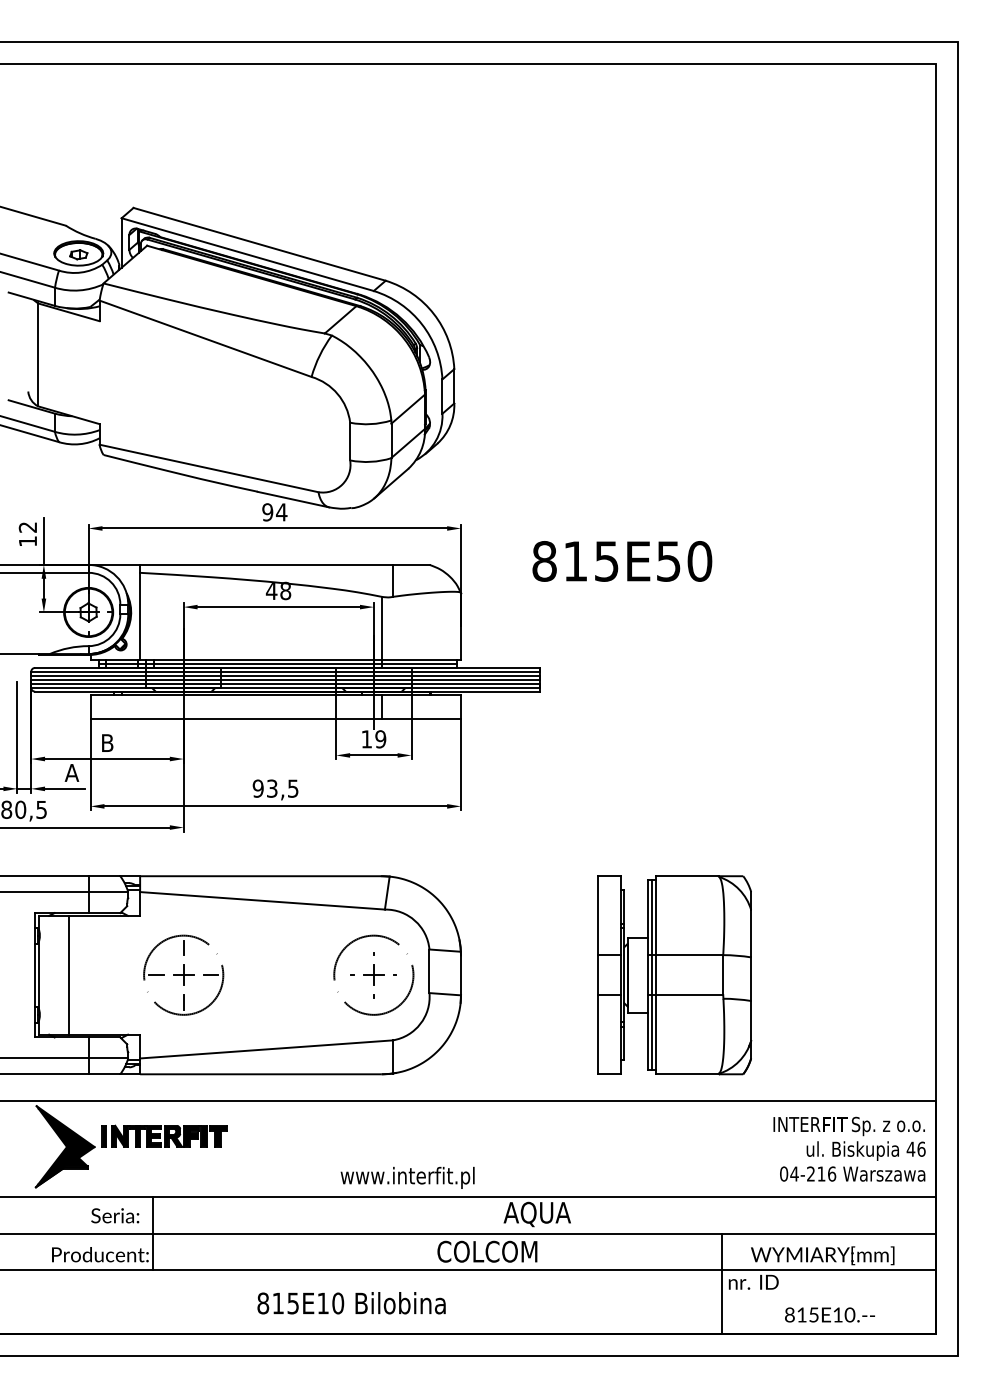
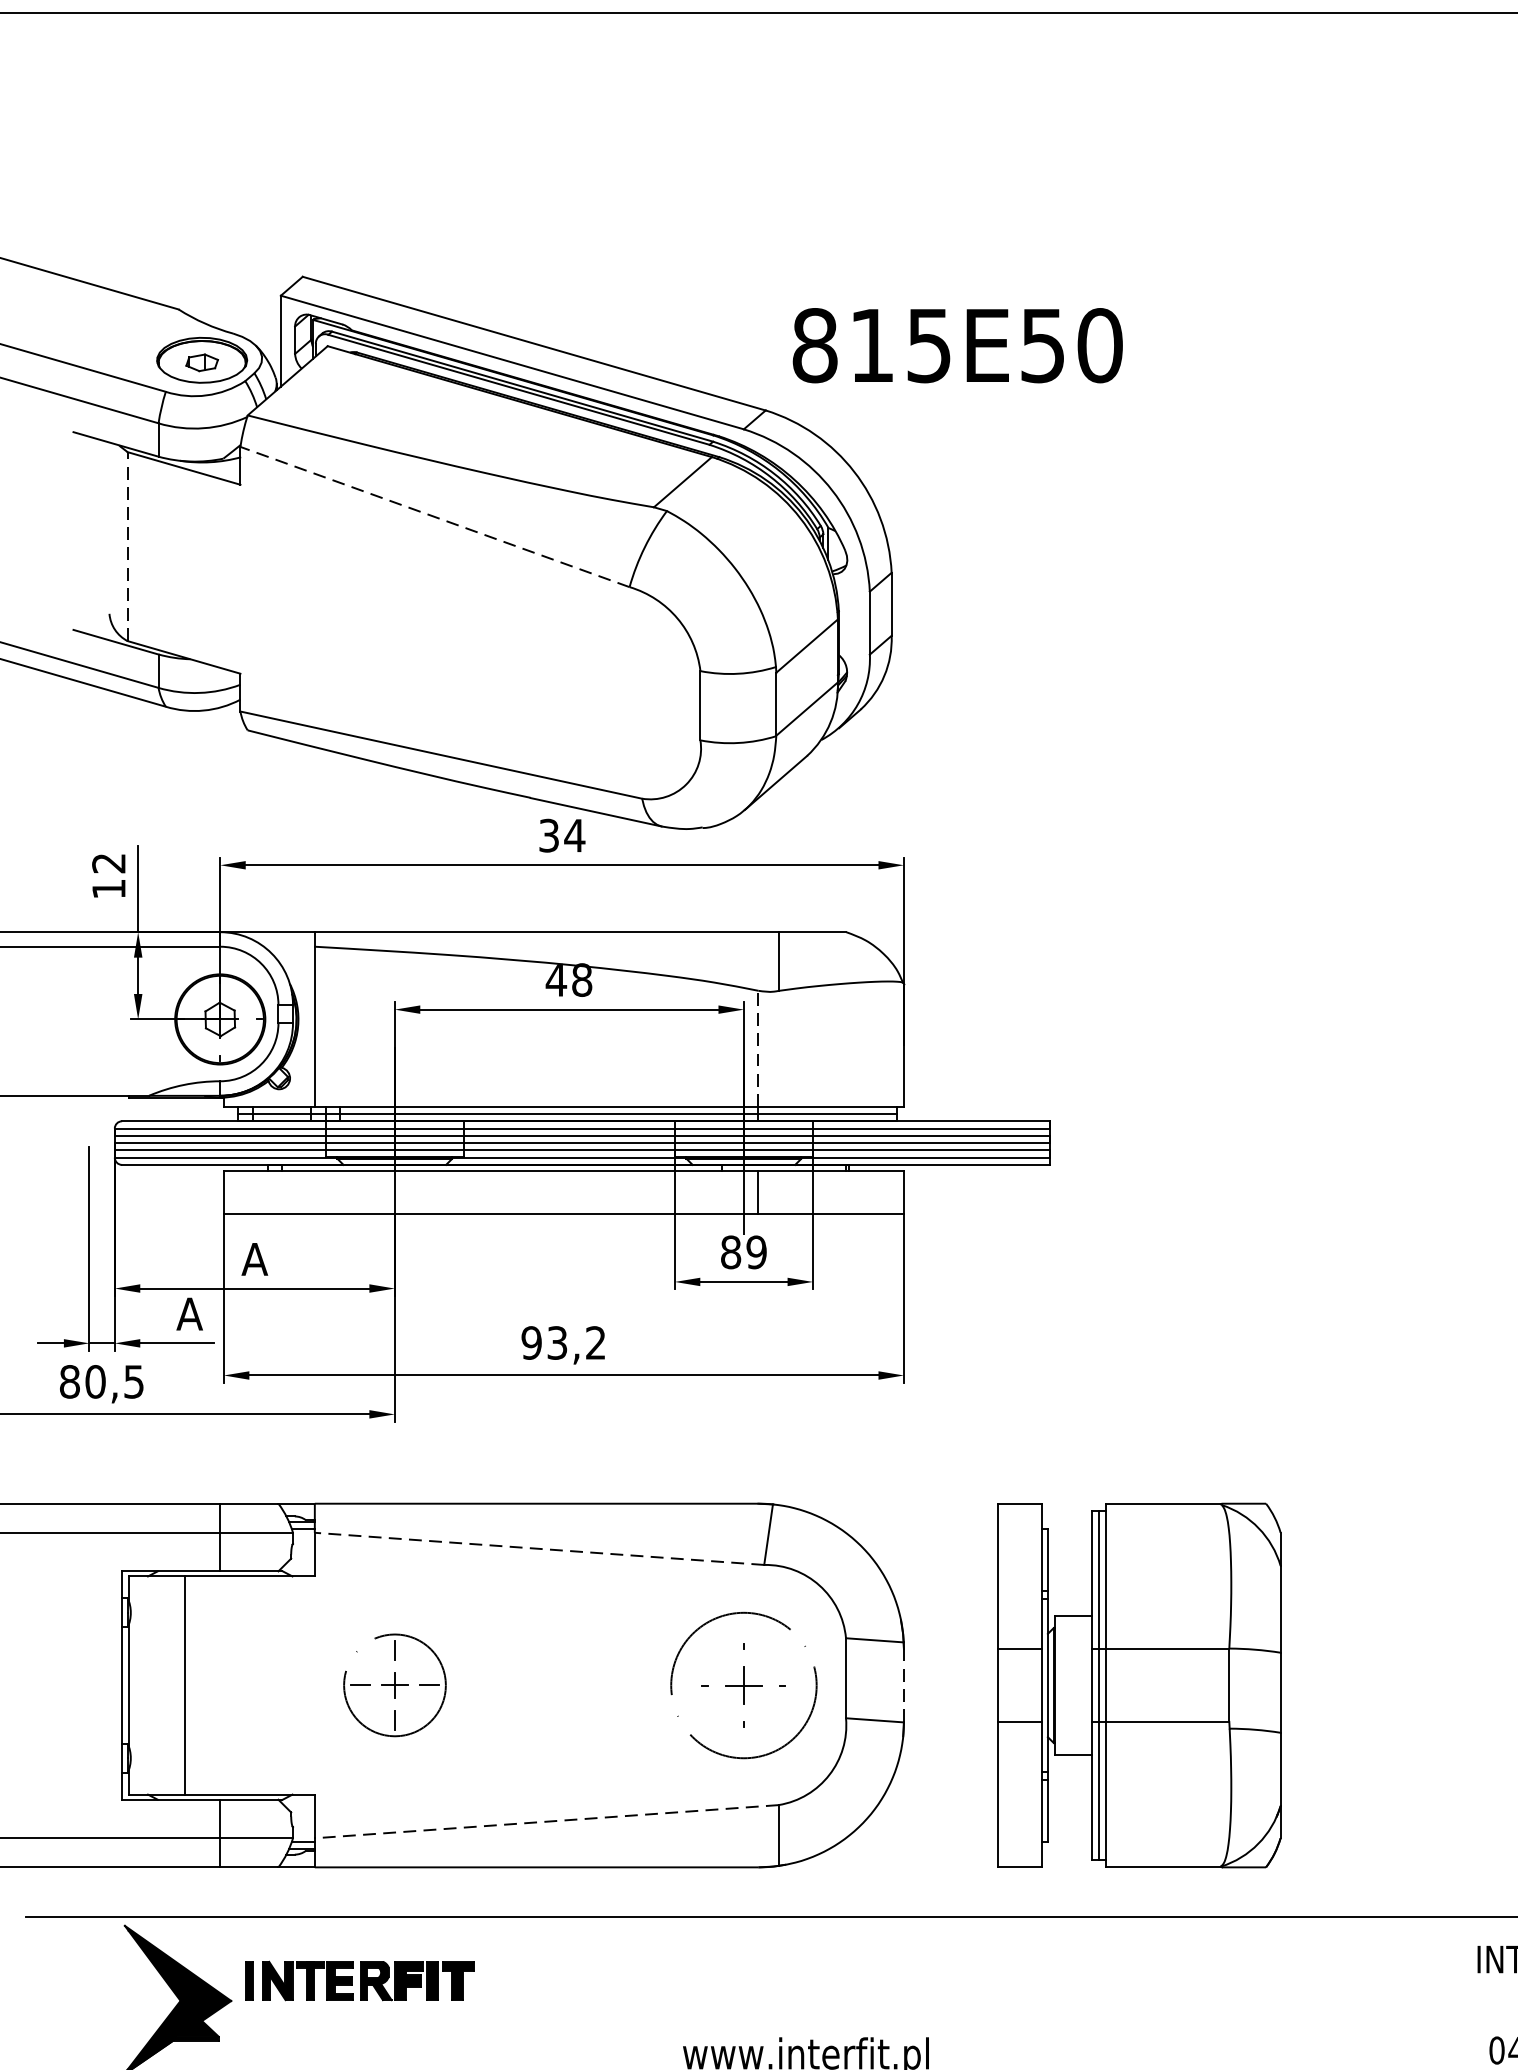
line: (205, 338) -> (434, 516), solid -> dashed
line: (38, 354) -> (128, 545), solid -> dashed
text: (267, 512) -> (548, 835), 94 -> 34
text: (622, 561) -> (958, 345), moved
line: (381, 628) -> (757, 1048), solid -> dashed
text: (366, 739) -> (730, 1252), 19 -> 89
text: (107, 742) -> (254, 1258), B -> A
text: (293, 788) -> (596, 1342), 93,5 -> 93,2
line: (262, 900) -> (539, 1548), solid -> dashed
part: (183, 974) -> (394, 1684), size x0.7
line: (461, 975) -> (904, 1685), solid -> dashed
part: (674, 975) -> (1139, 1685), moved
line: (266, 1049) -> (546, 1821), solid -> dashed

